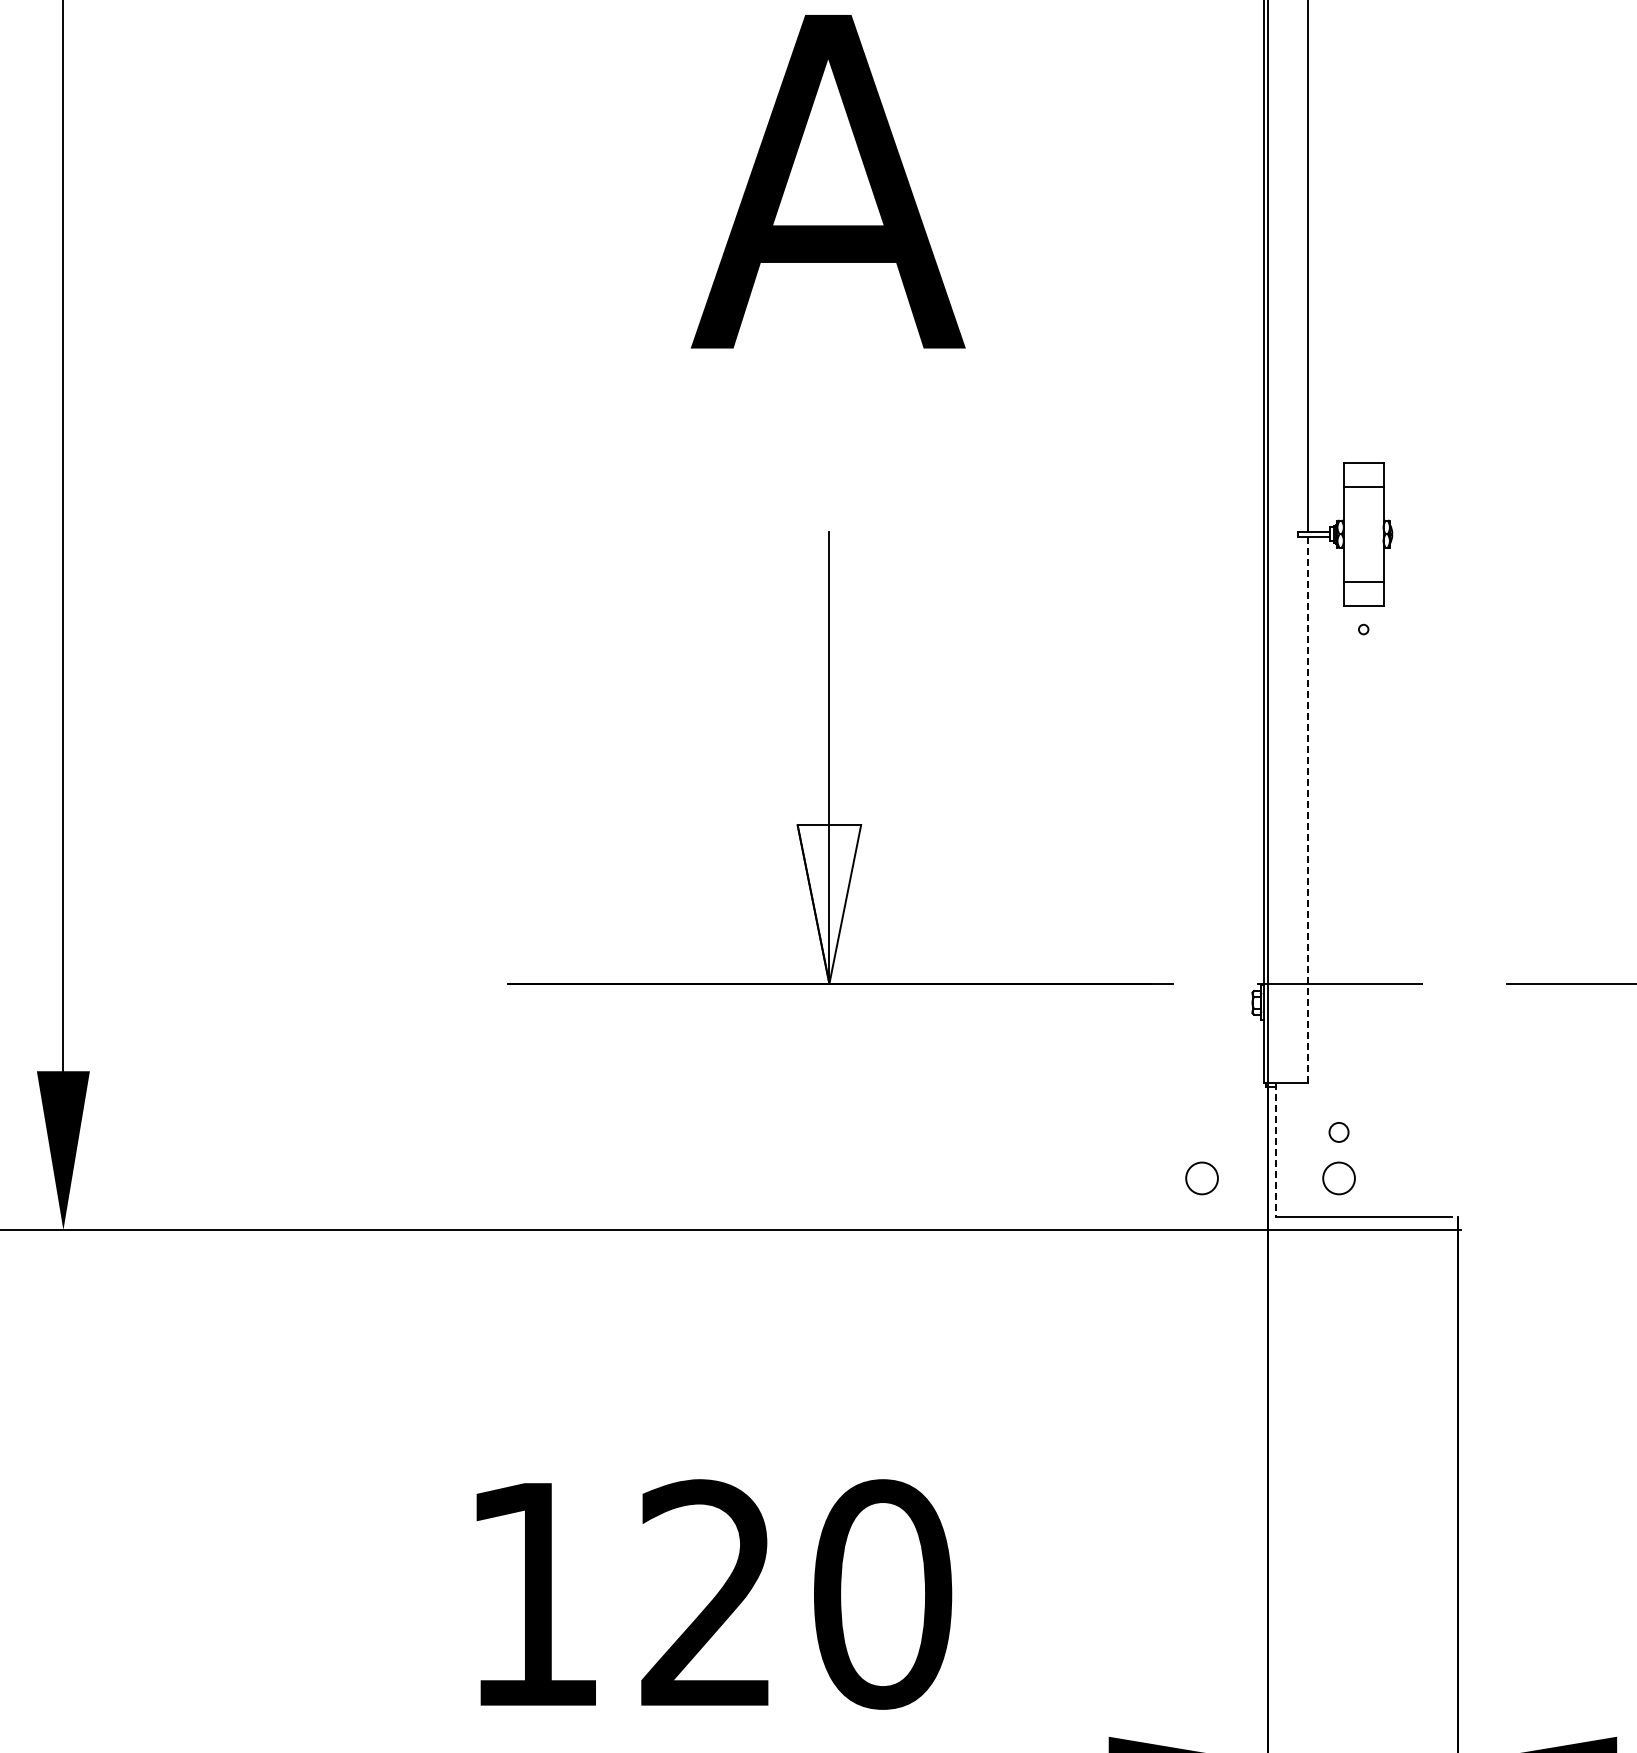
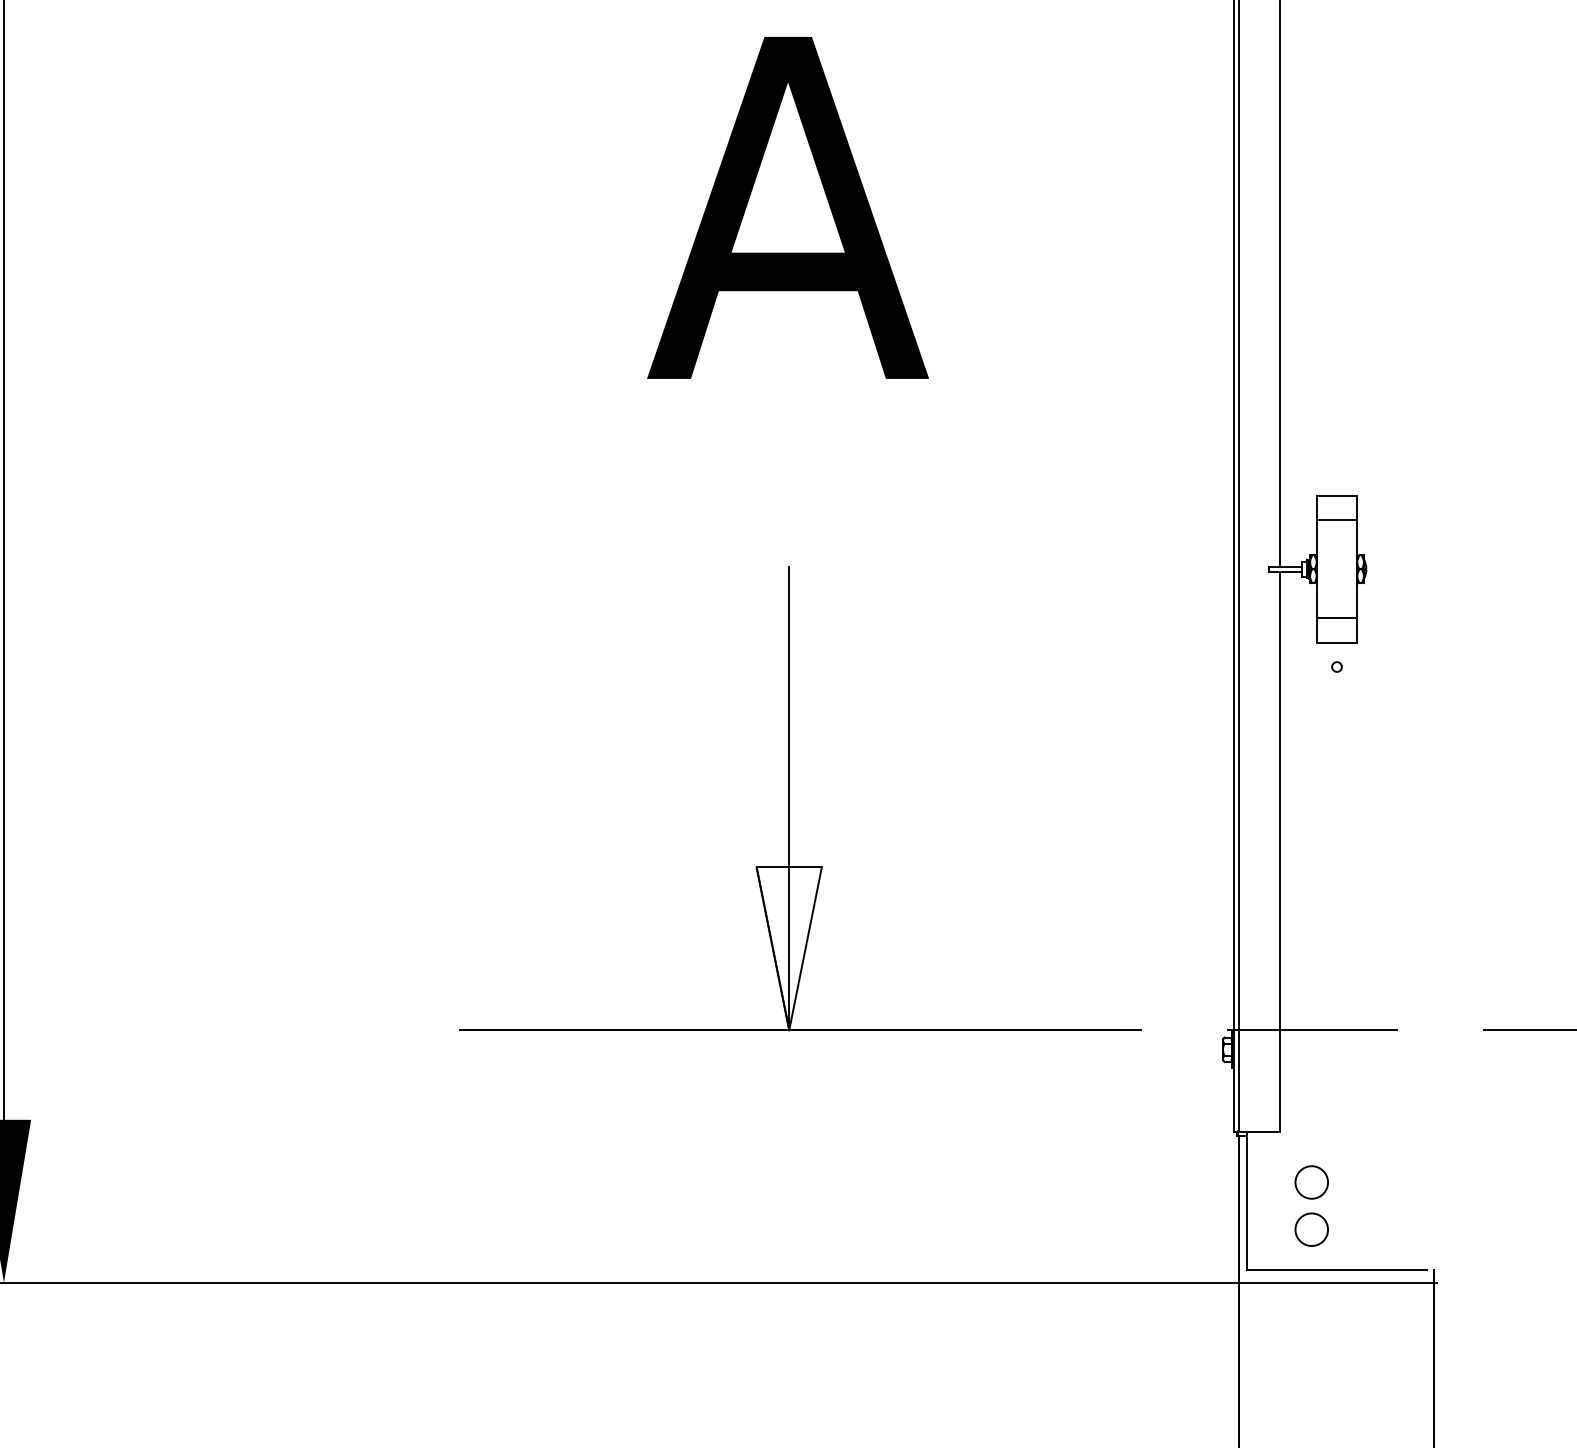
line: (1307, 809) -> (1279, 851), dashed -> solid
circle: (1338, 1132) -> (1311, 1182), size x1.67
line: (1275, 1150) -> (1246, 1201), dashed -> solid
circle: (1201, 1178) -> (1170, 1229), removed

